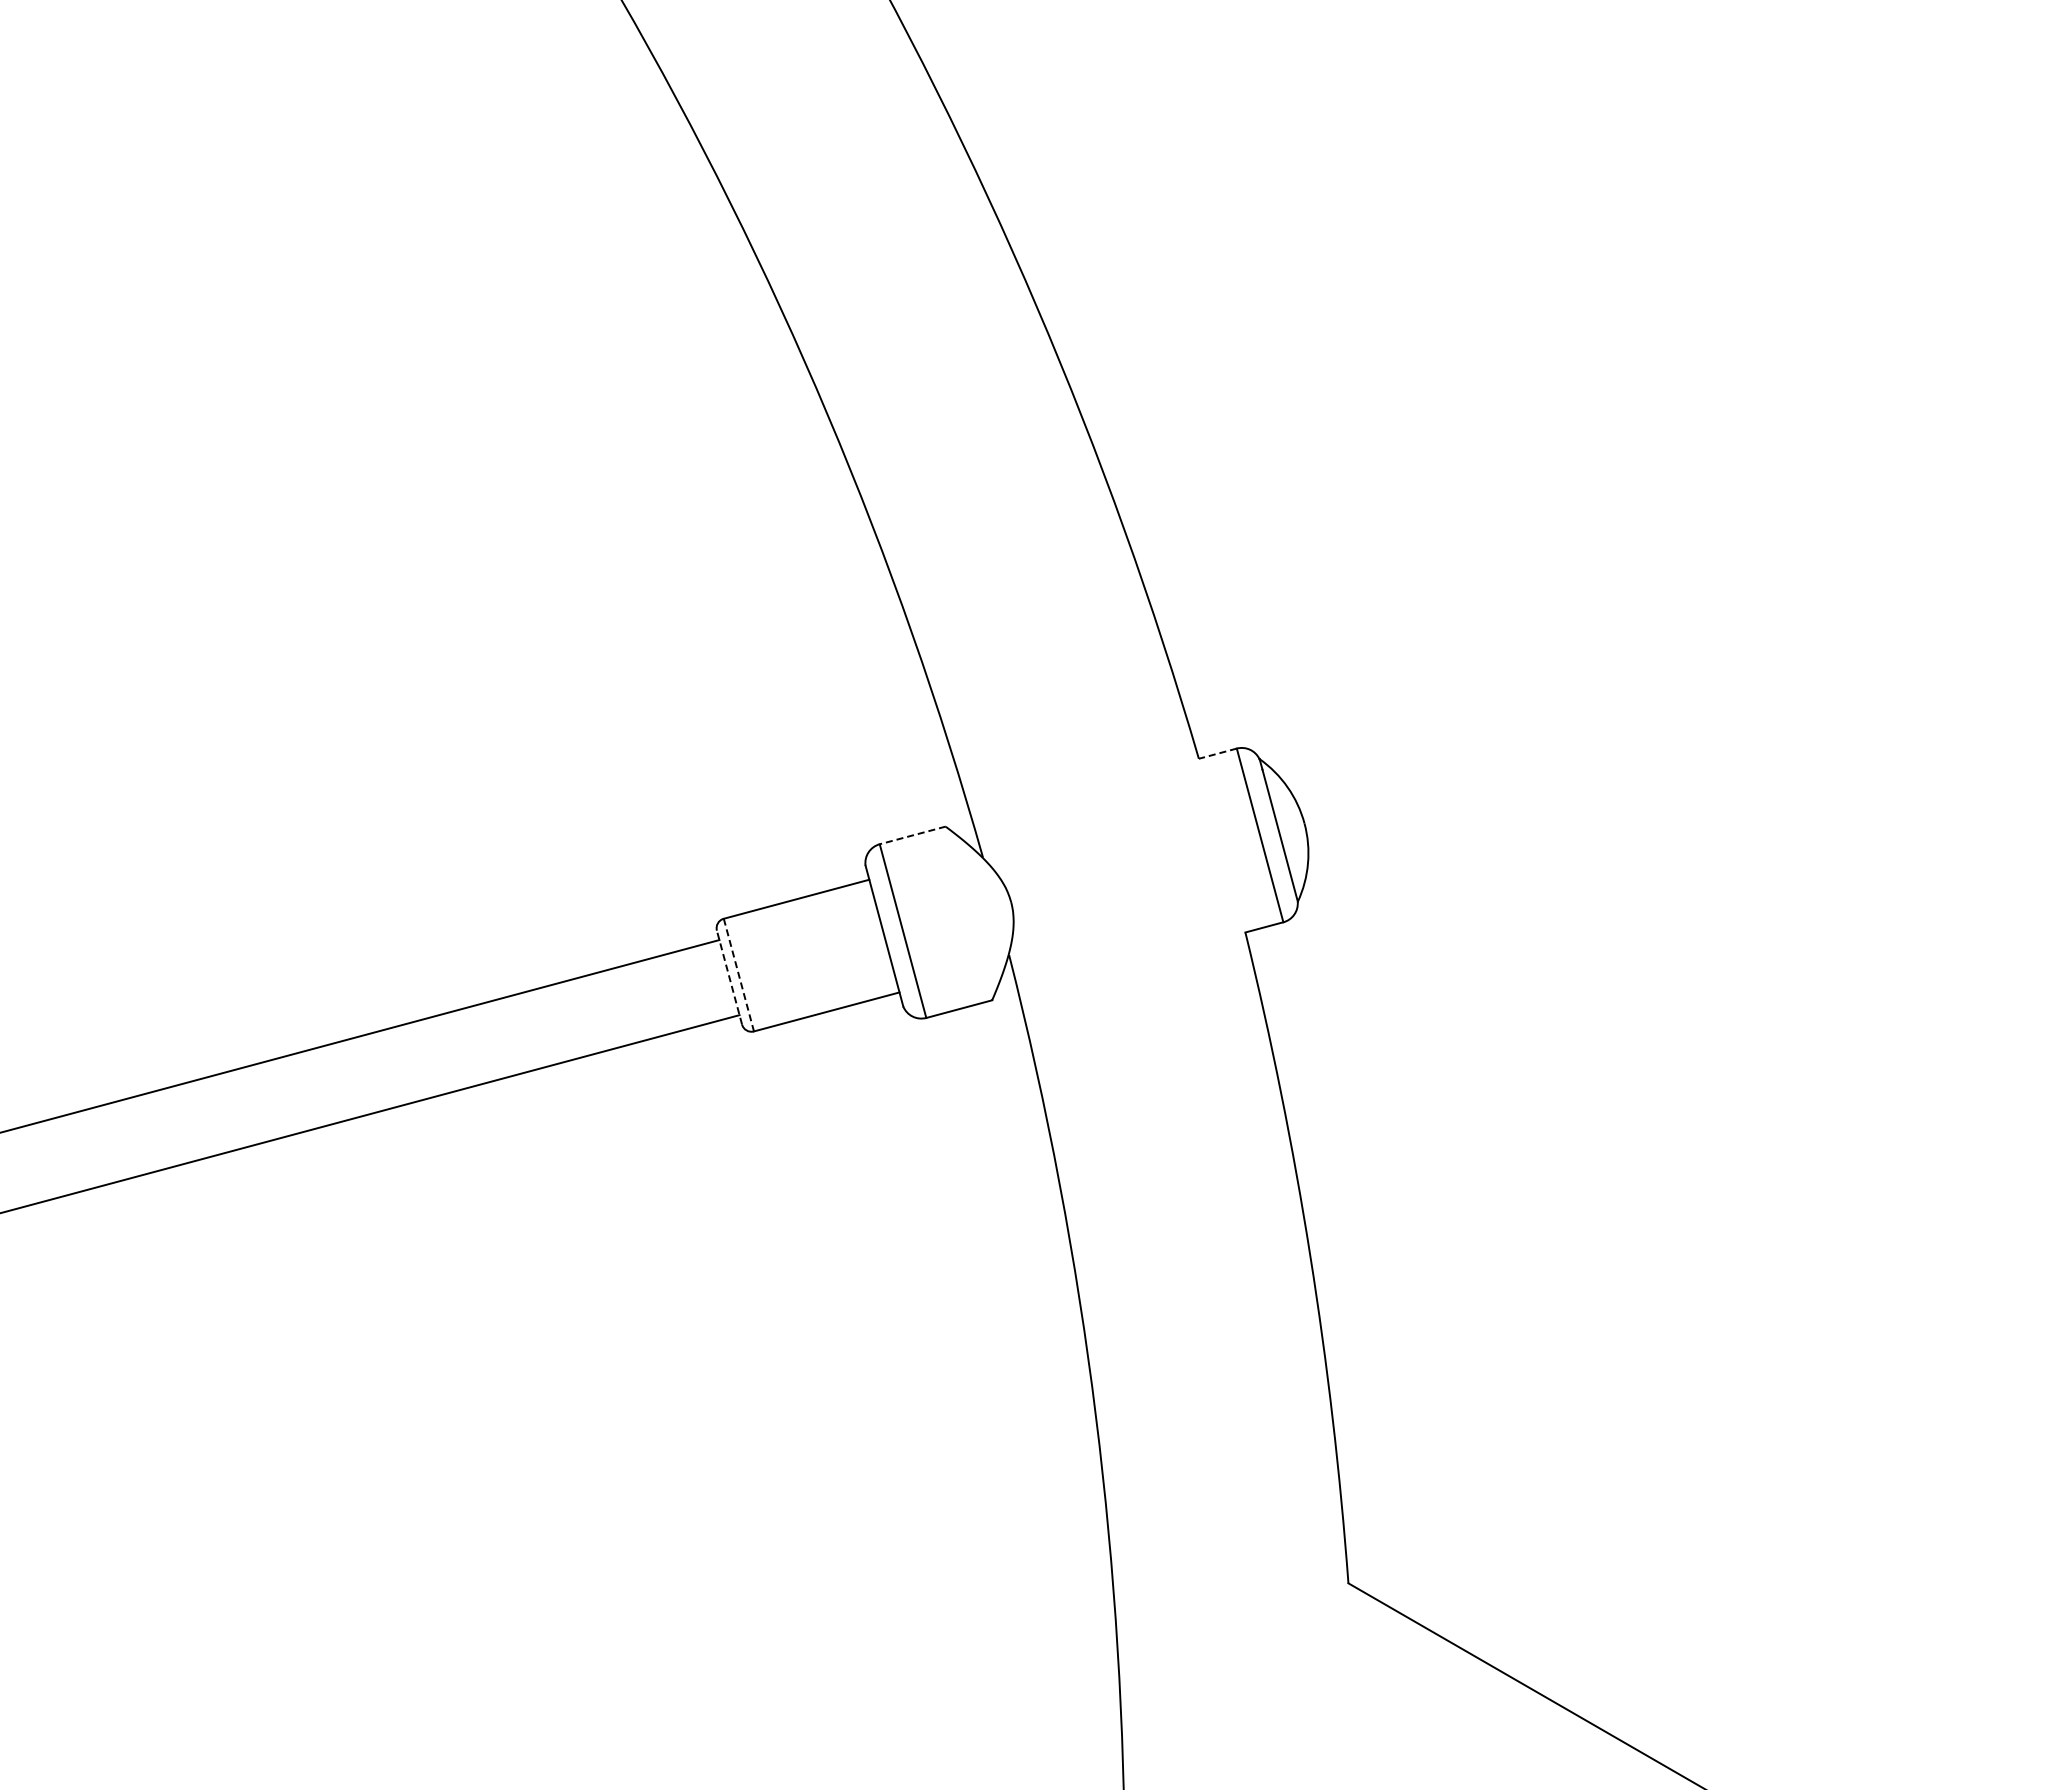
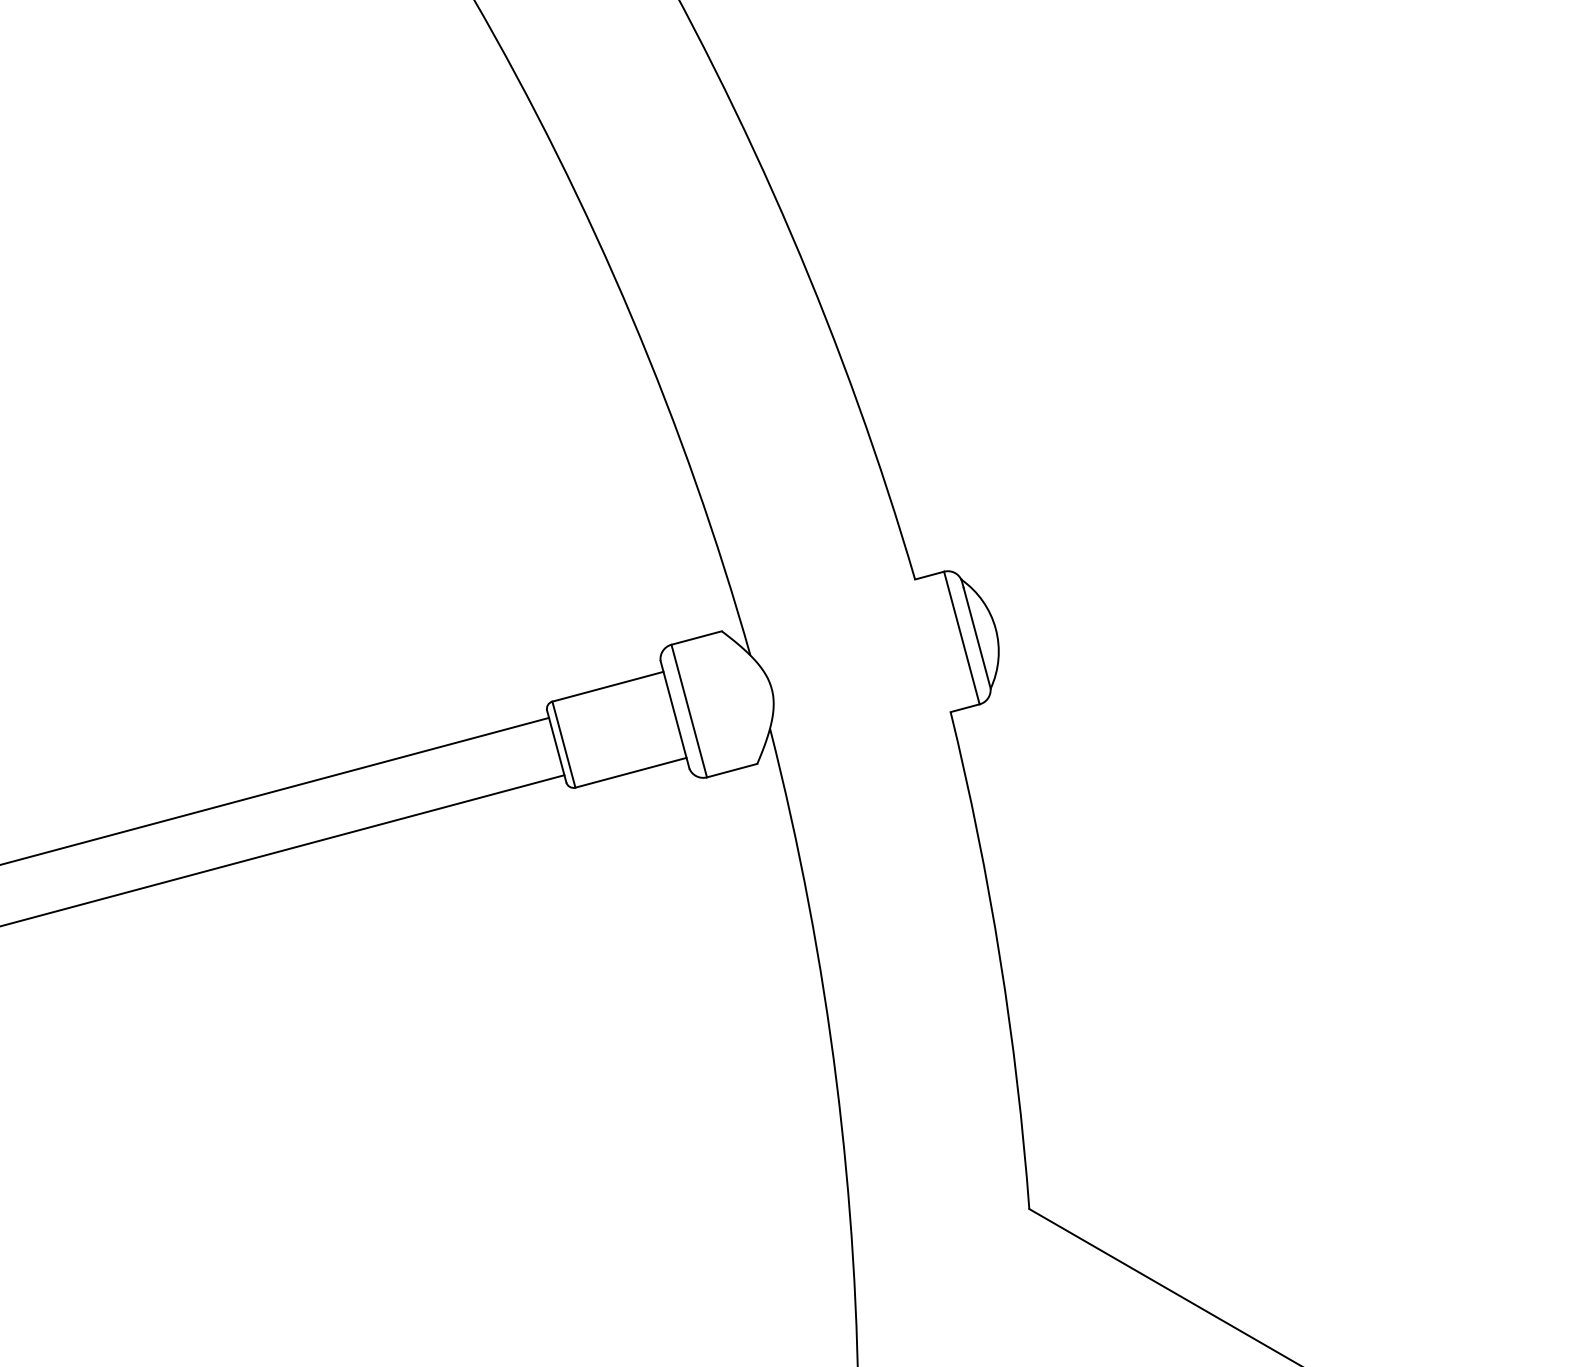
line: (1217, 753) -> (929, 575), dashed -> solid
line: (912, 835) -> (696, 638), dashed -> solid
line: (739, 975) -> (564, 744), dashed -> solid
line: (729, 977) -> (556, 746), dashed -> solid

